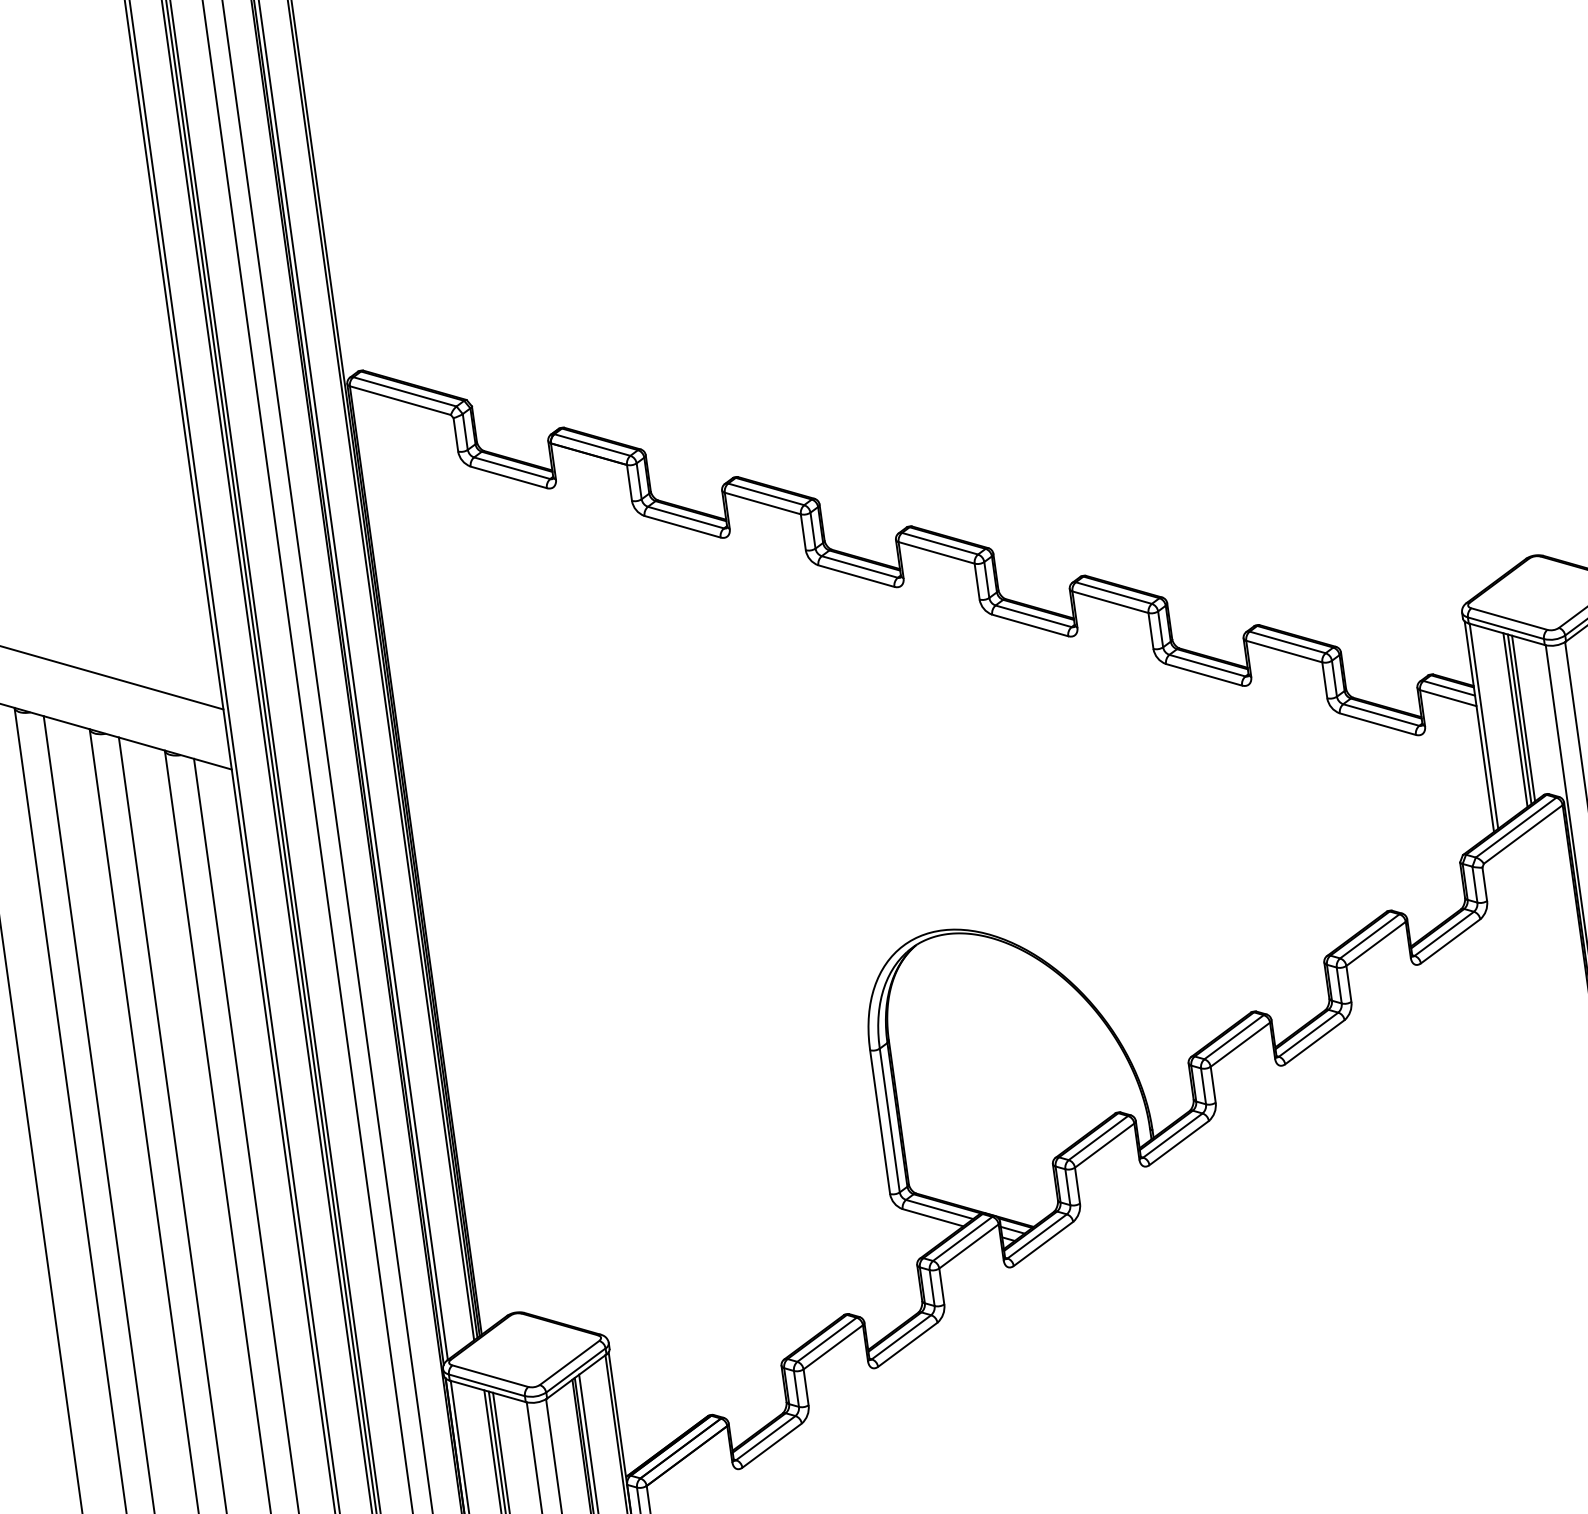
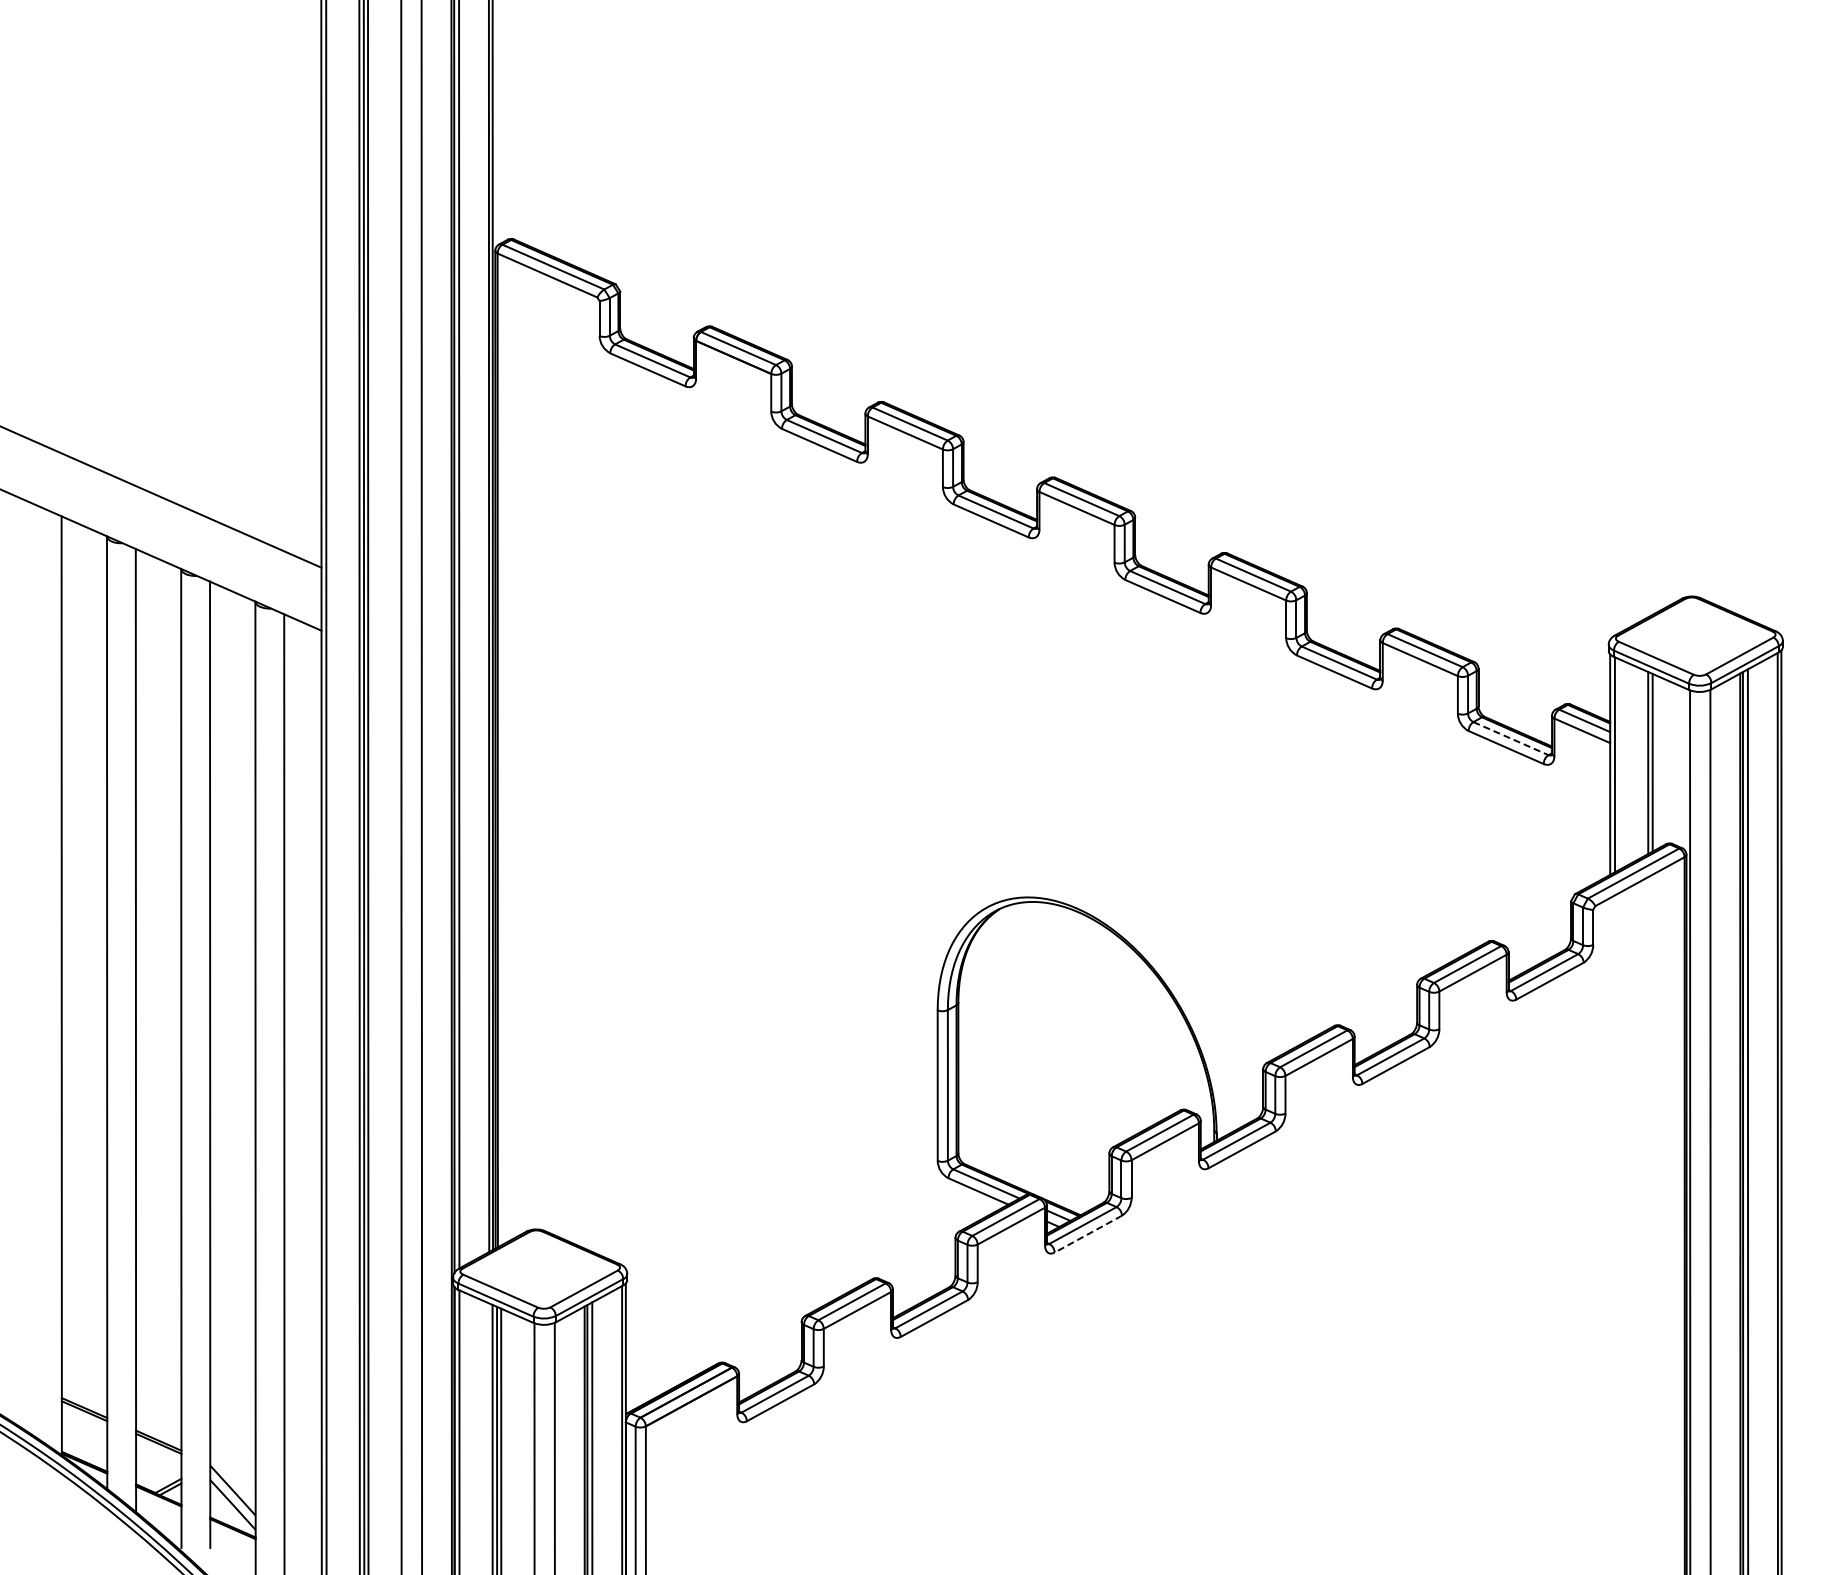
line: (1381, 714) -> (1511, 738), solid -> dashed
line: (1523, 718) -> (1656, 762), removed
line: (1042, 1244) -> (1087, 1234), solid -> dashed

